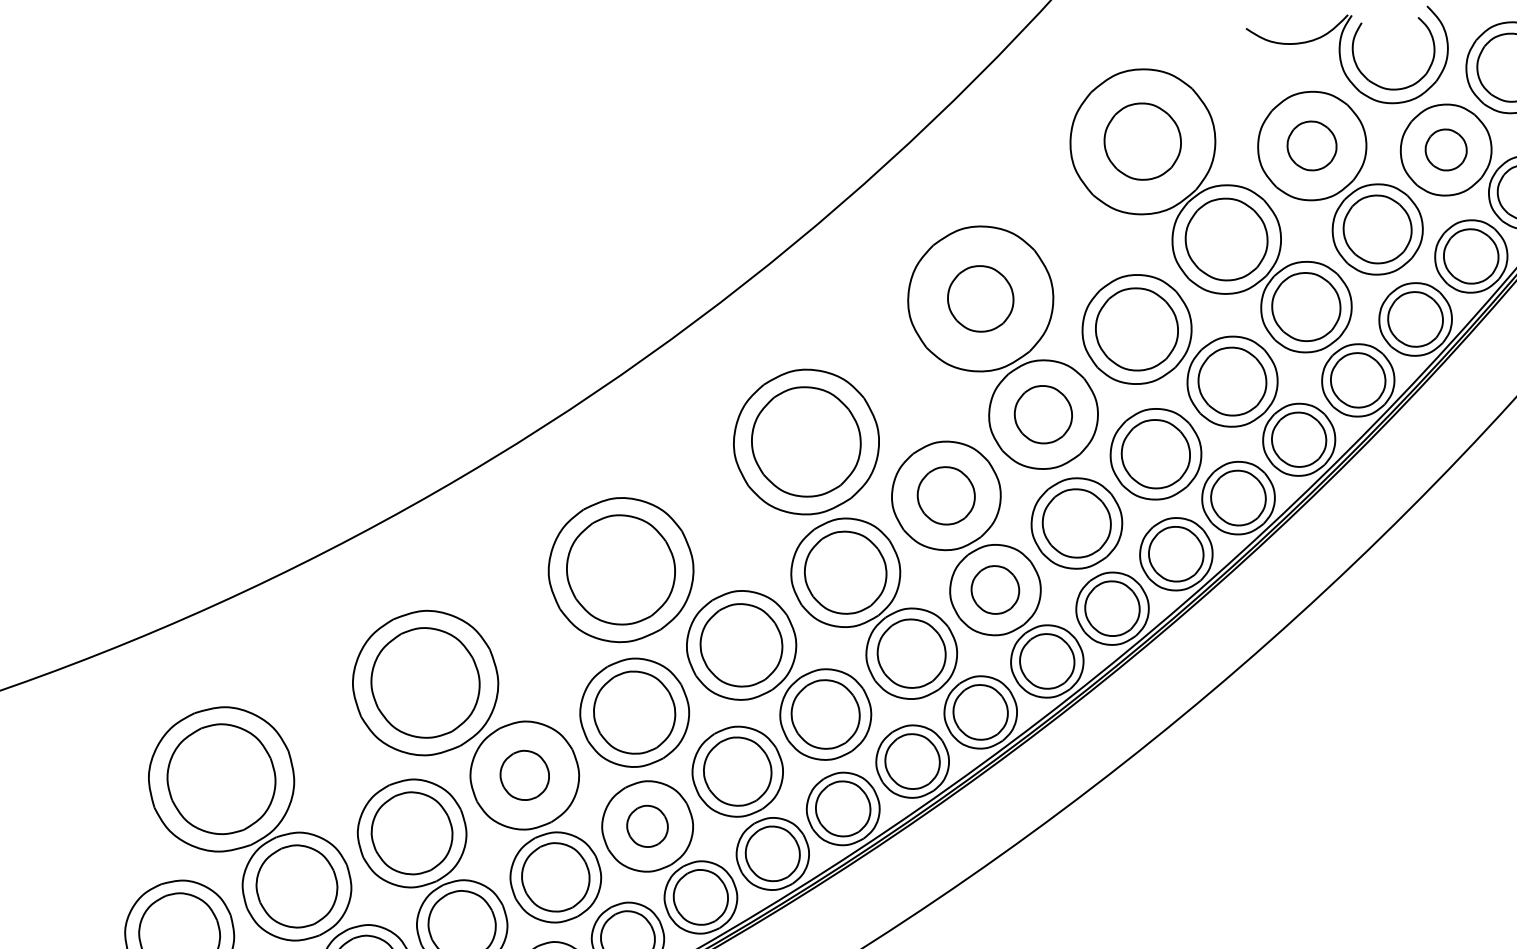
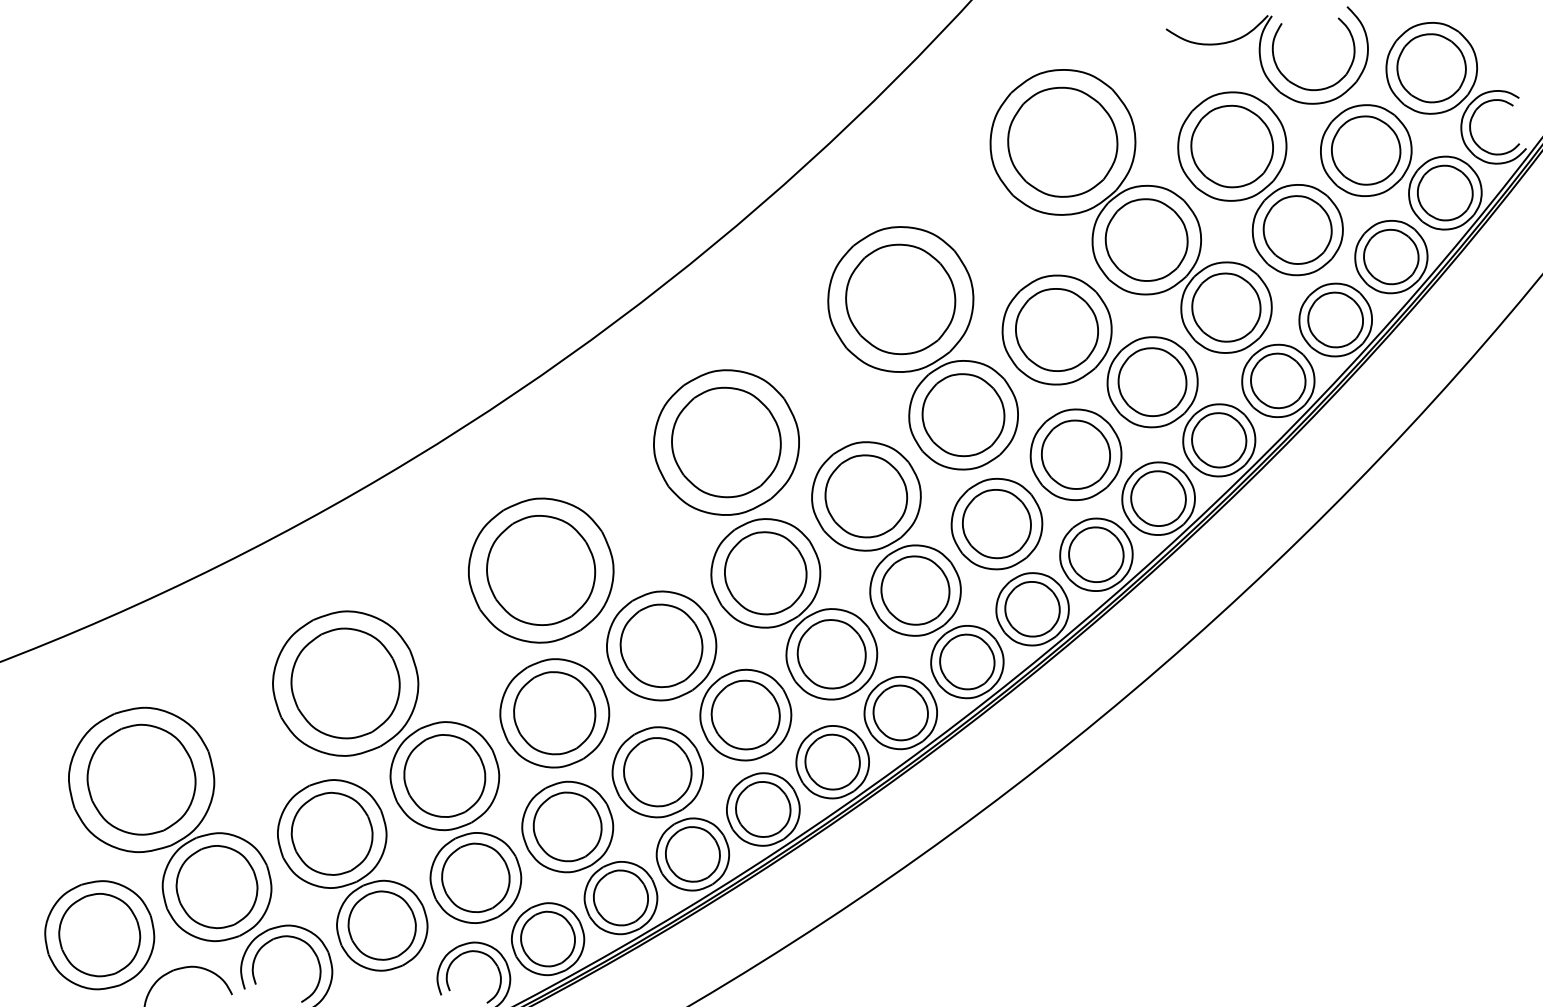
part: (1142, 140) -> (1062, 141), size x1.43
part: (1311, 145) -> (1231, 146), size x1.67
part: (1446, 149) -> (1366, 150), size x1.67
part: (980, 298) -> (900, 299), size x1.67
part: (1043, 414) -> (963, 415), size x1.43
part: (946, 495) -> (866, 496), size x1.43
part: (995, 589) -> (915, 590), size x1.43
part: (524, 774) -> (444, 775), size x1.67
part: (647, 825) -> (567, 826), size x1.67

